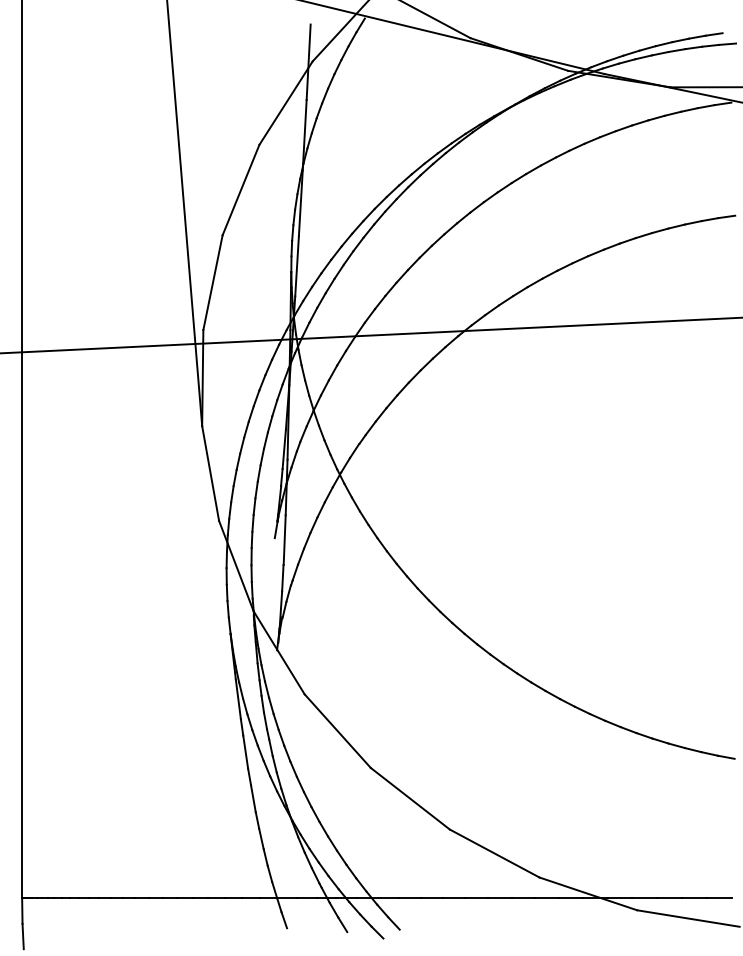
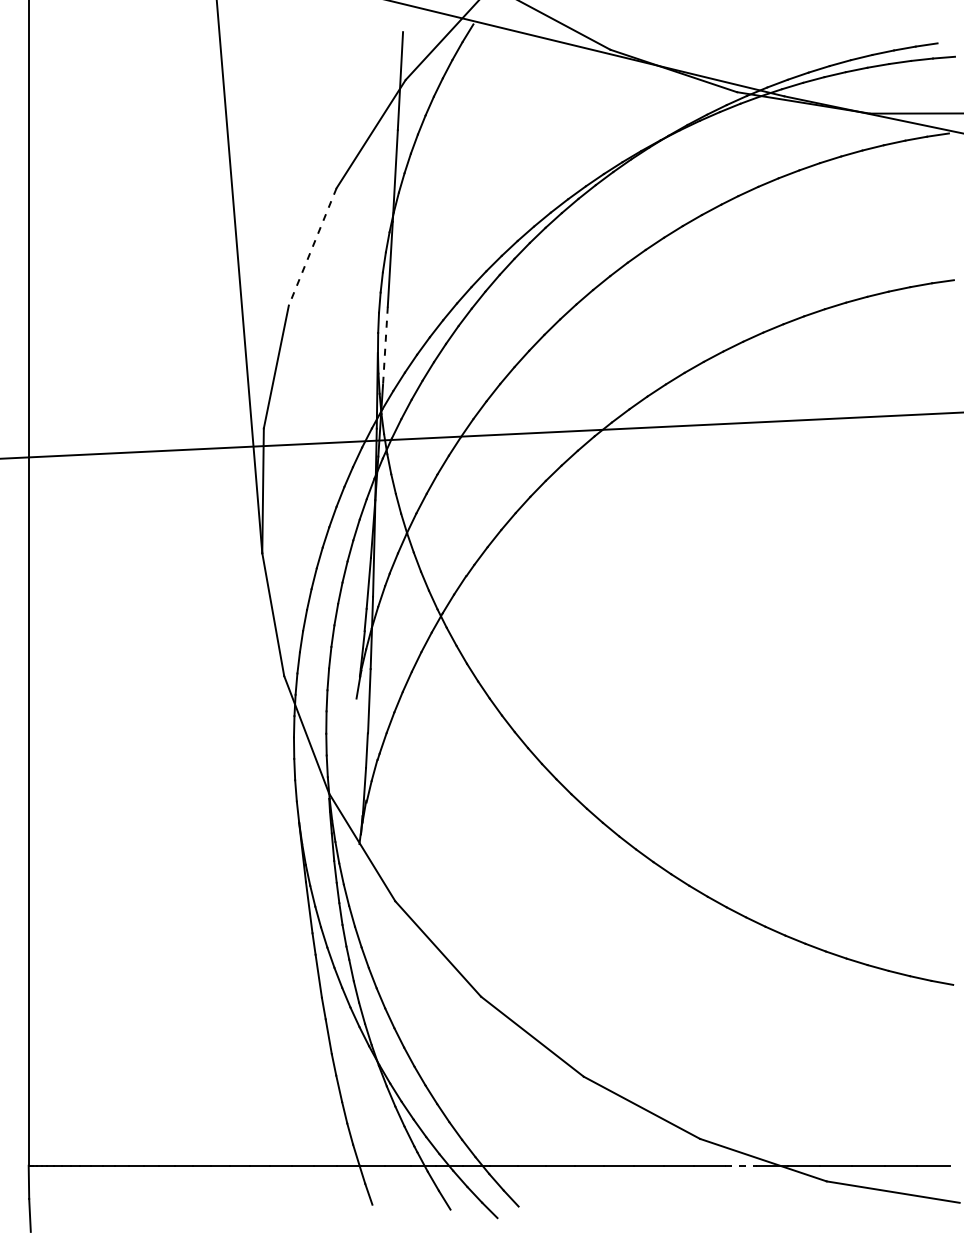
line: (240, 190) -> (312, 247), solid -> dashed
line: (297, 266) -> (385, 346), solid -> dashed
line: (571, 898) -> (741, 1165), solid -> dashed

